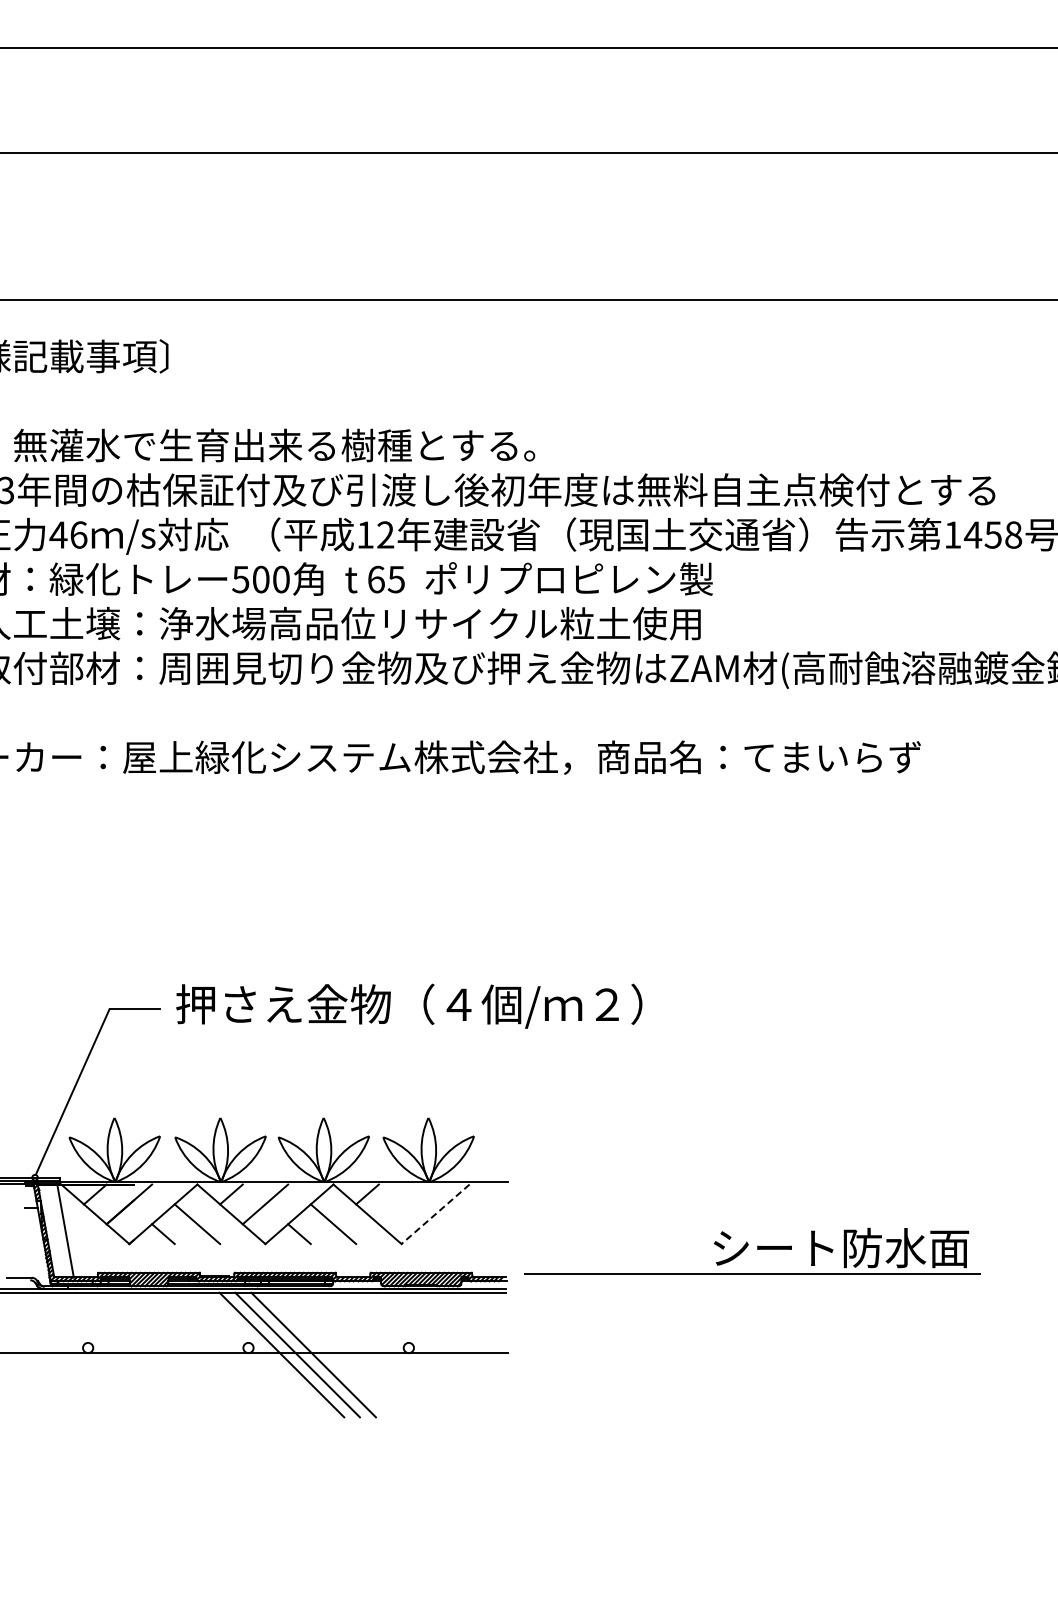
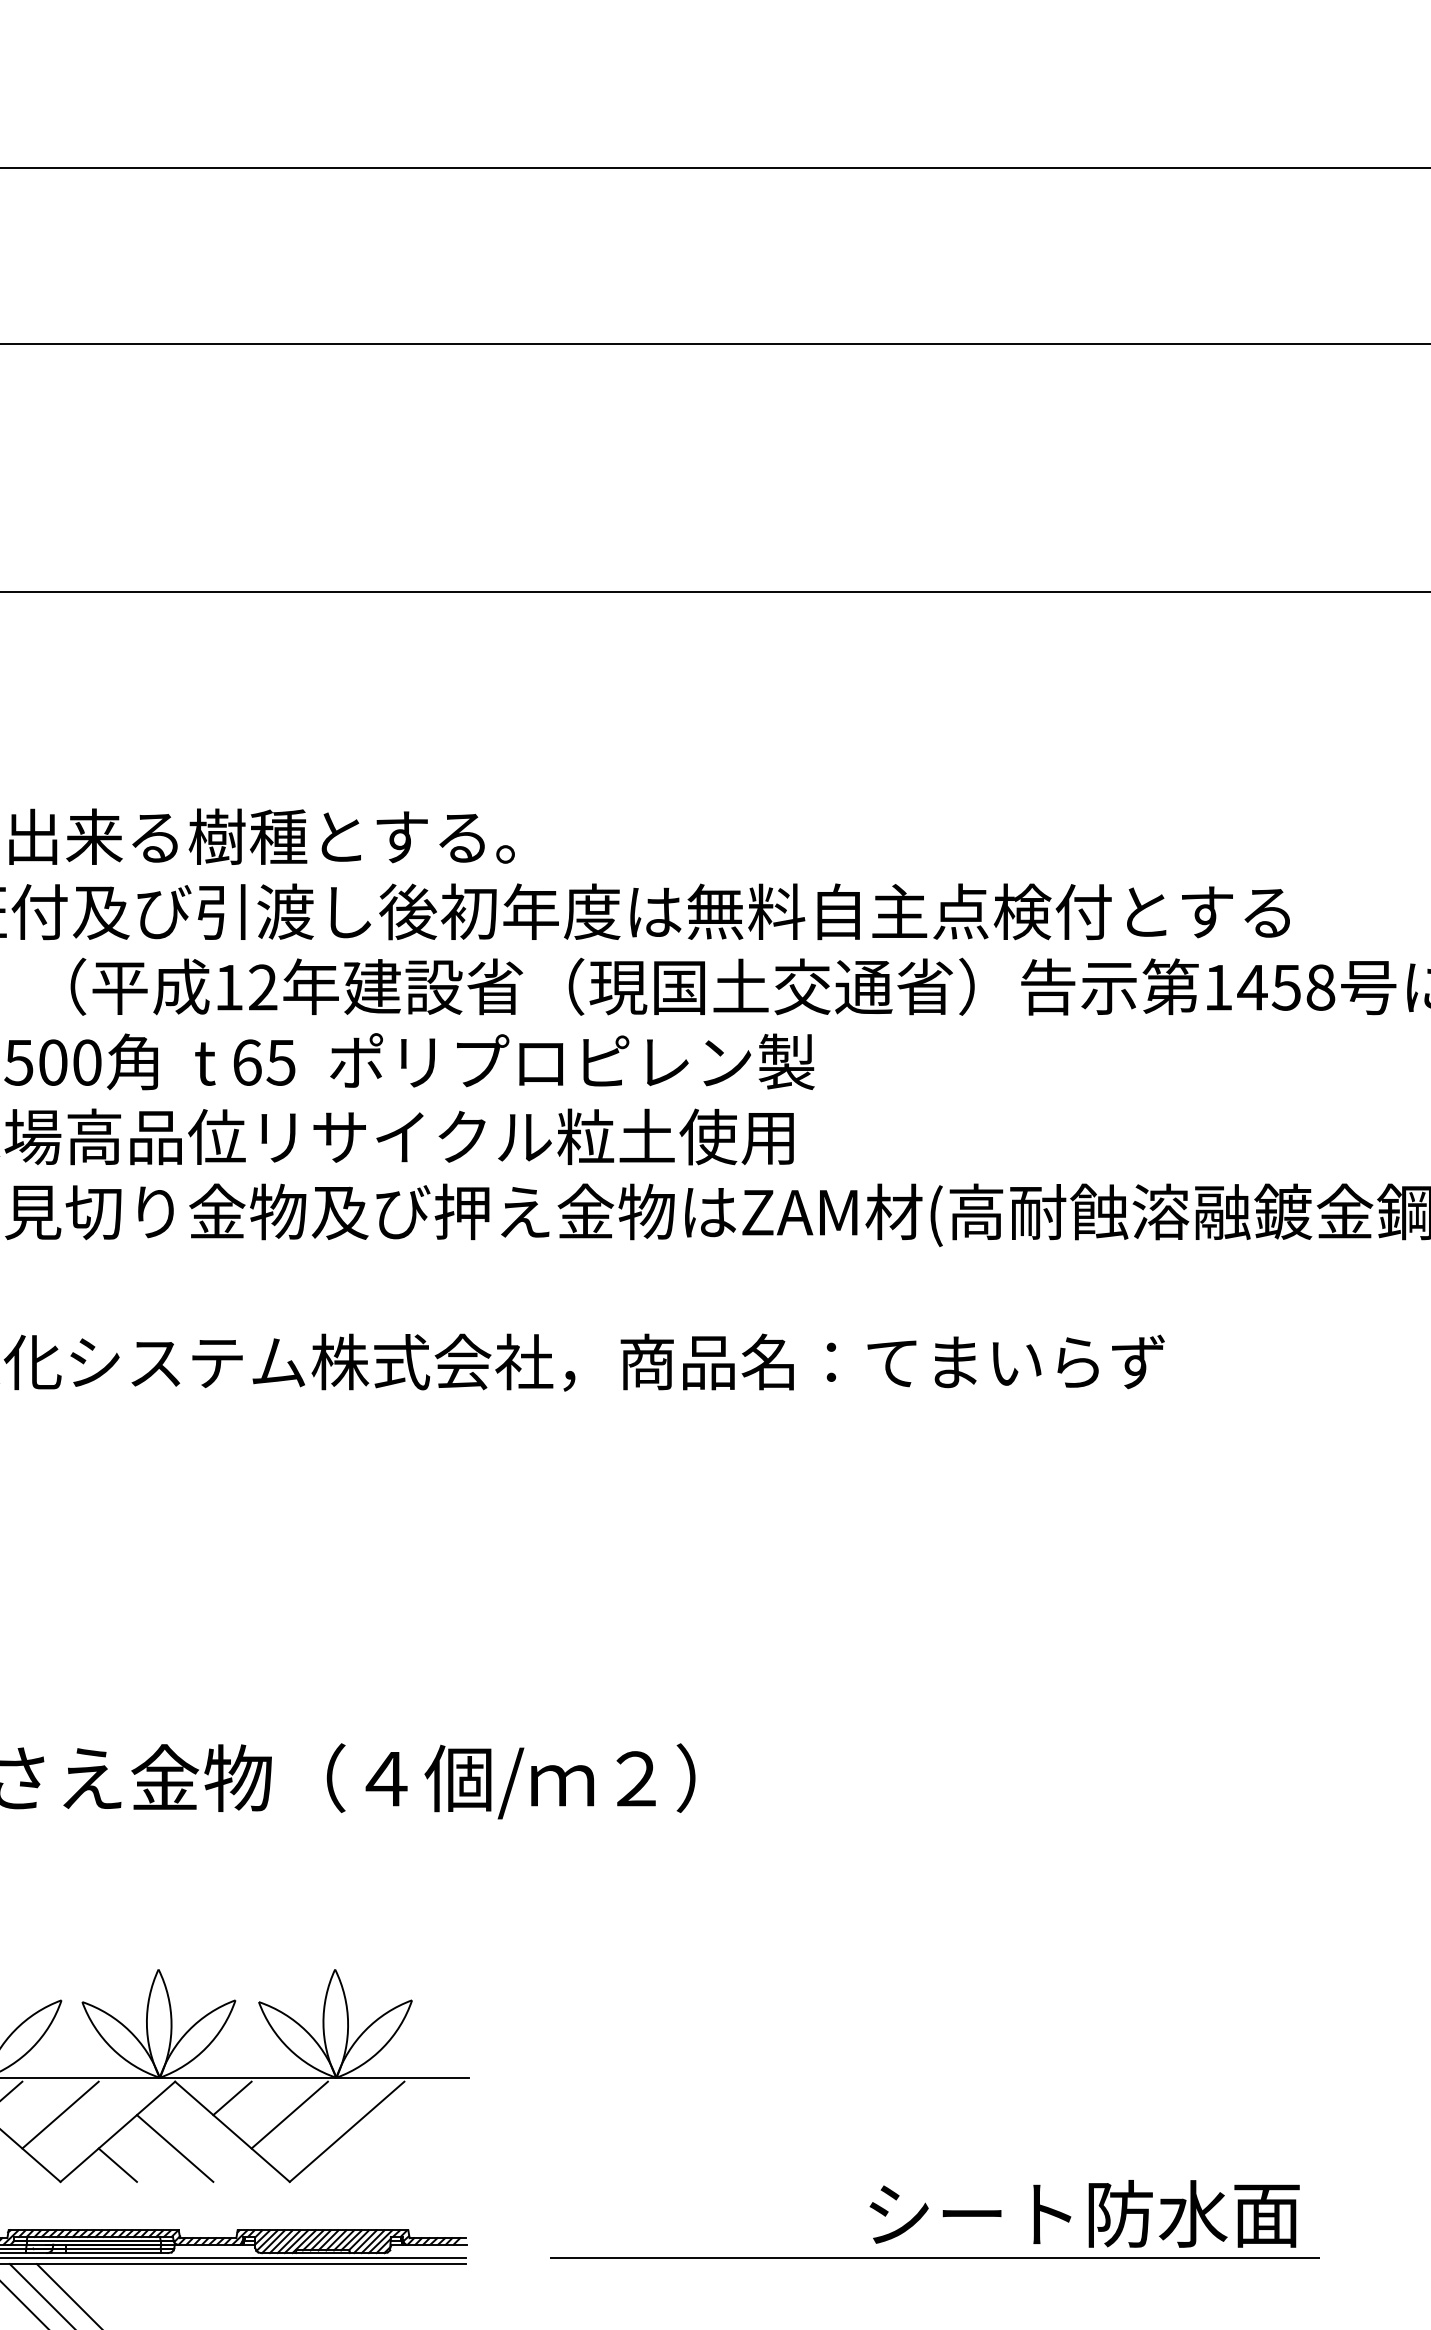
line: (401, 1204) -> (289, 2115), added
line: (435, 1214) -> (346, 2132), dashed -> solid
part: (752, 1250) -> (934, 2218), moved

